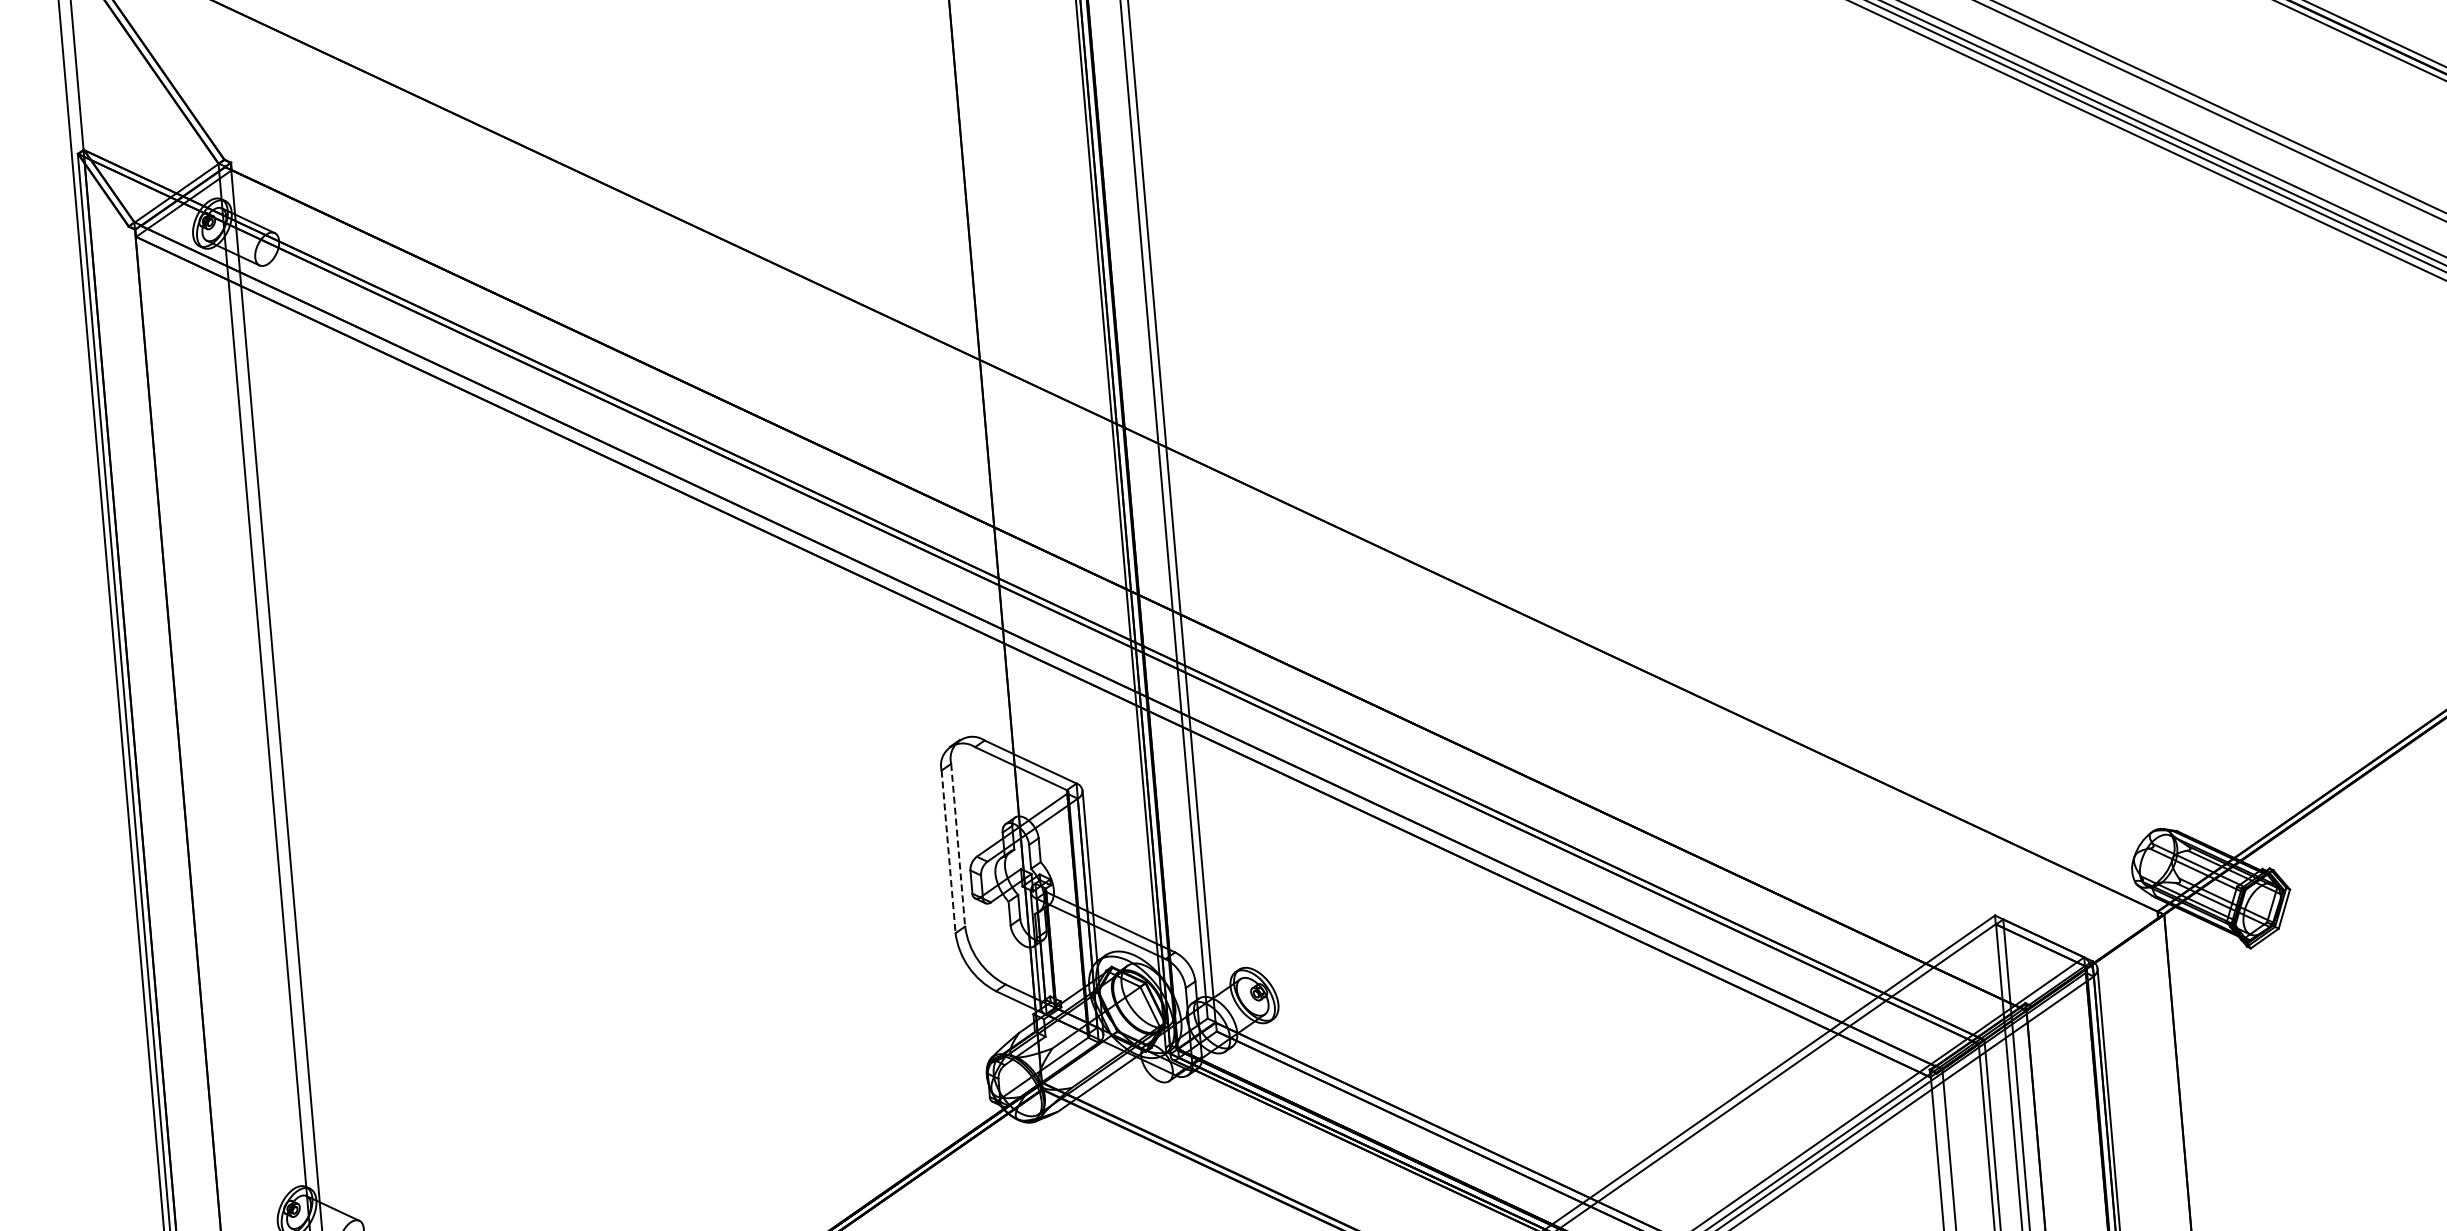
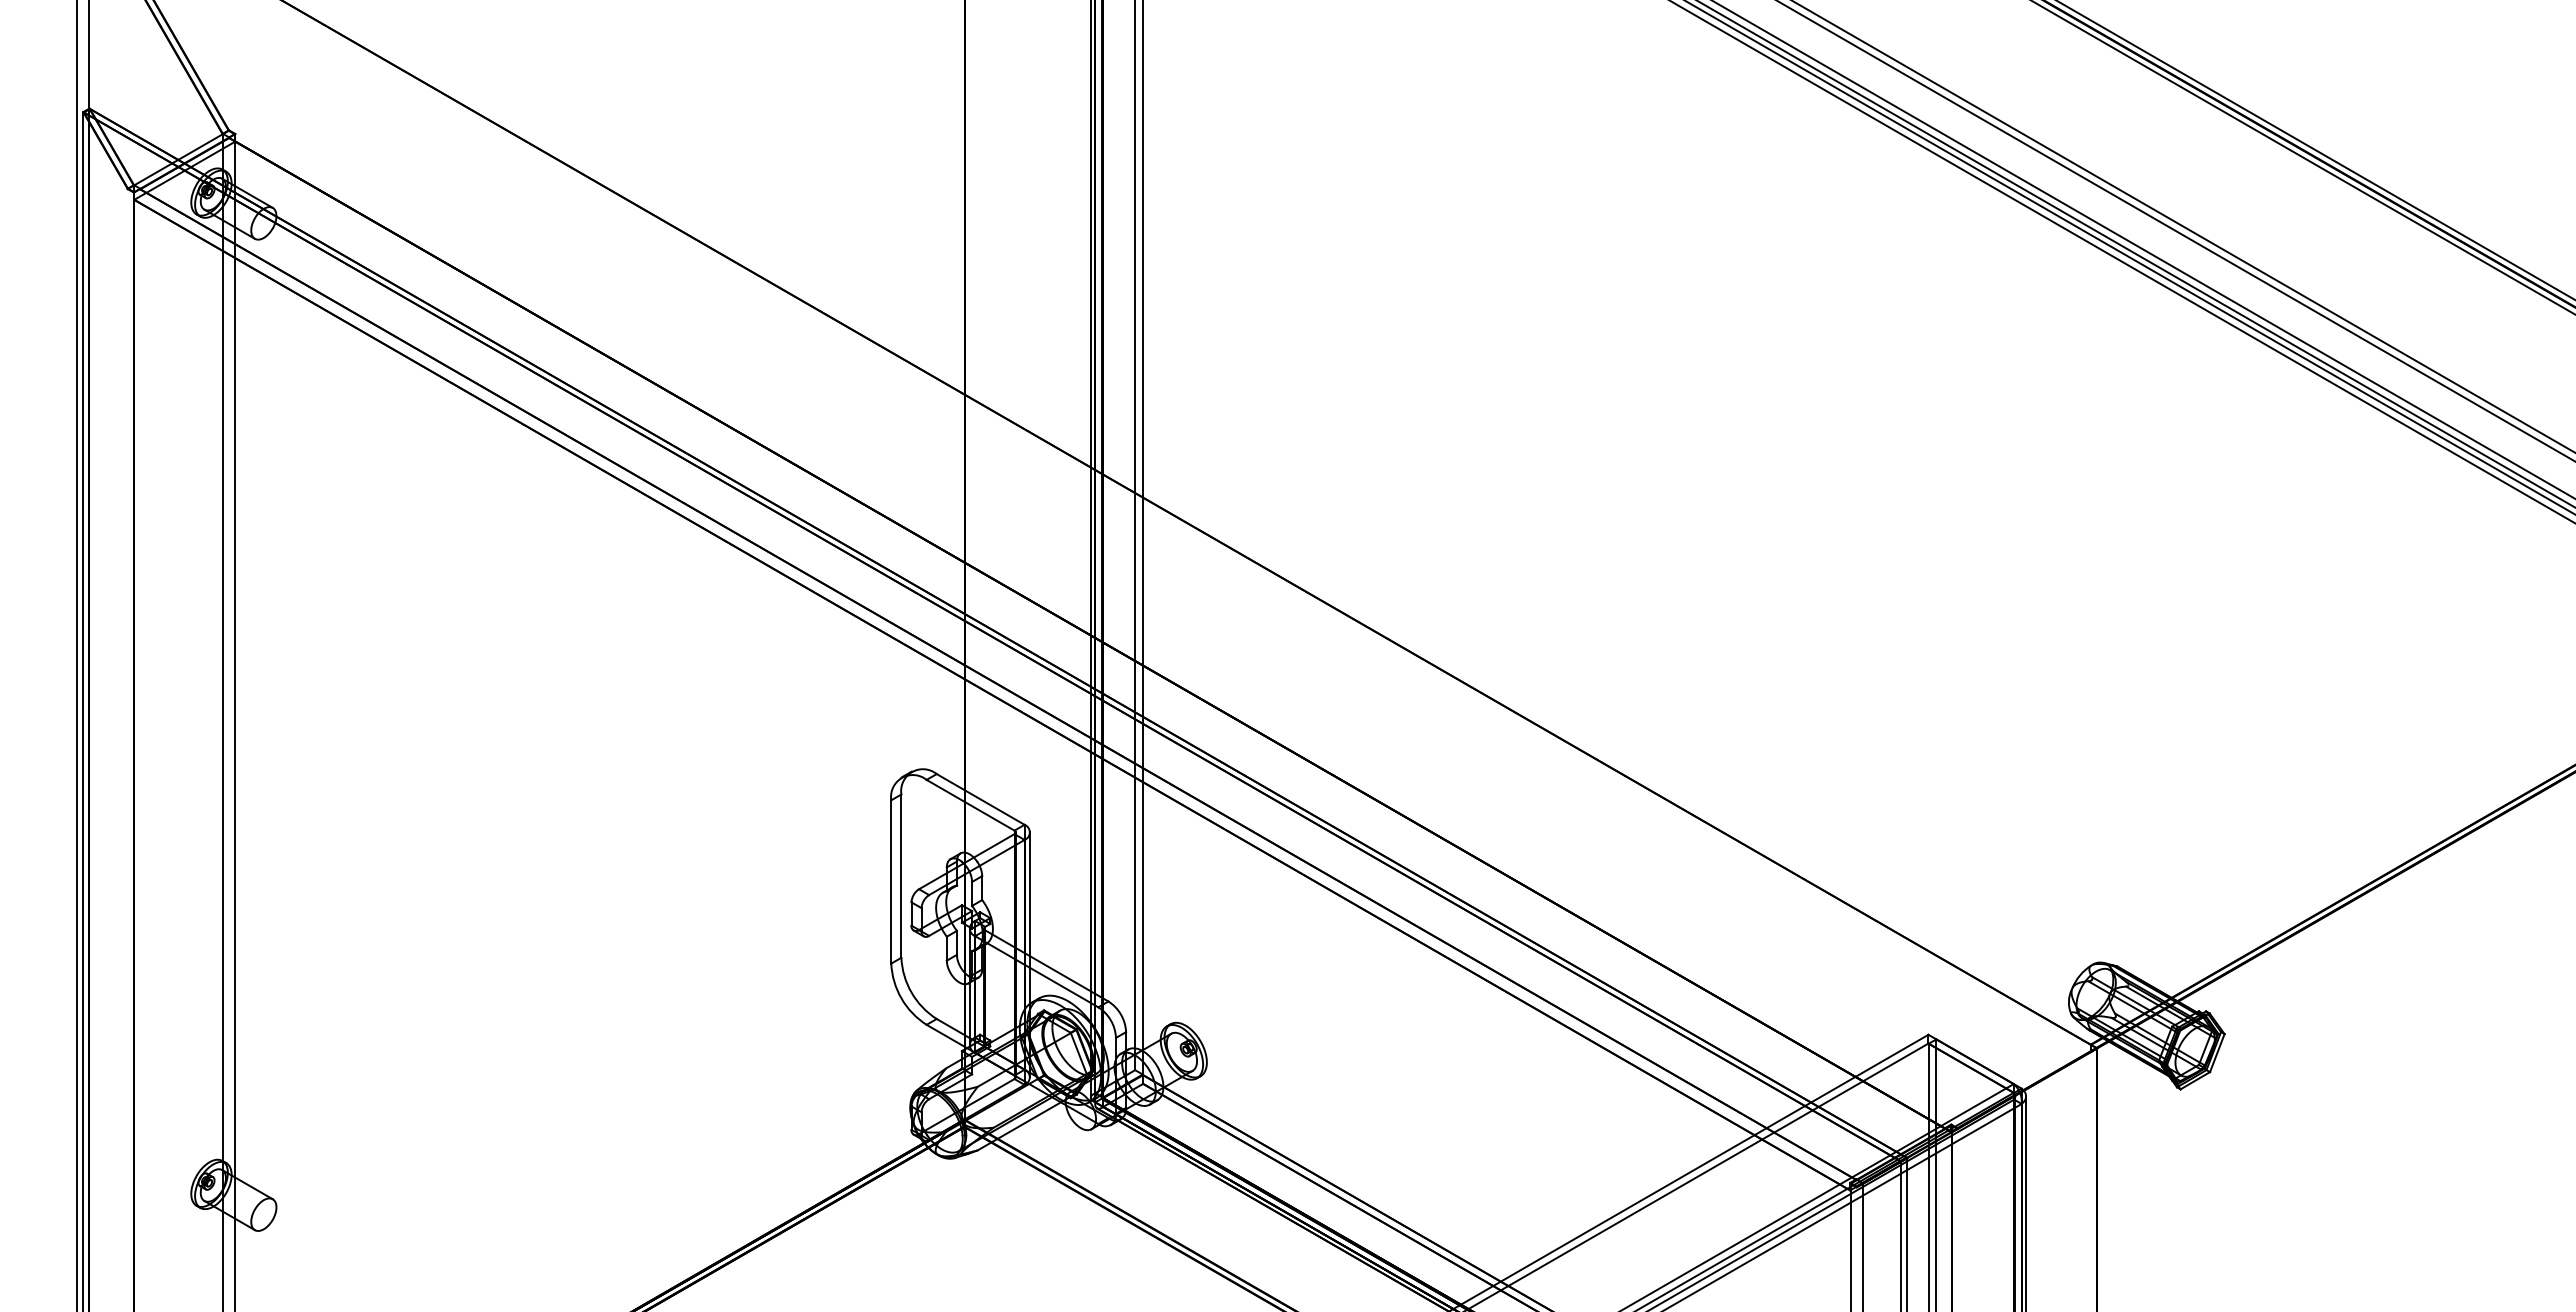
line: (958, 845) -> (901, 876), dashed -> solid
line: (948, 851) -> (891, 881), dashed -> solid

